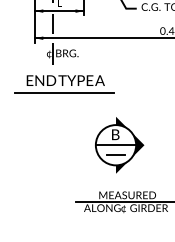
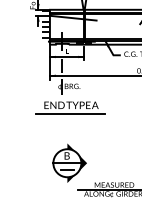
part: (119, 144) -> (69, 162), moved

